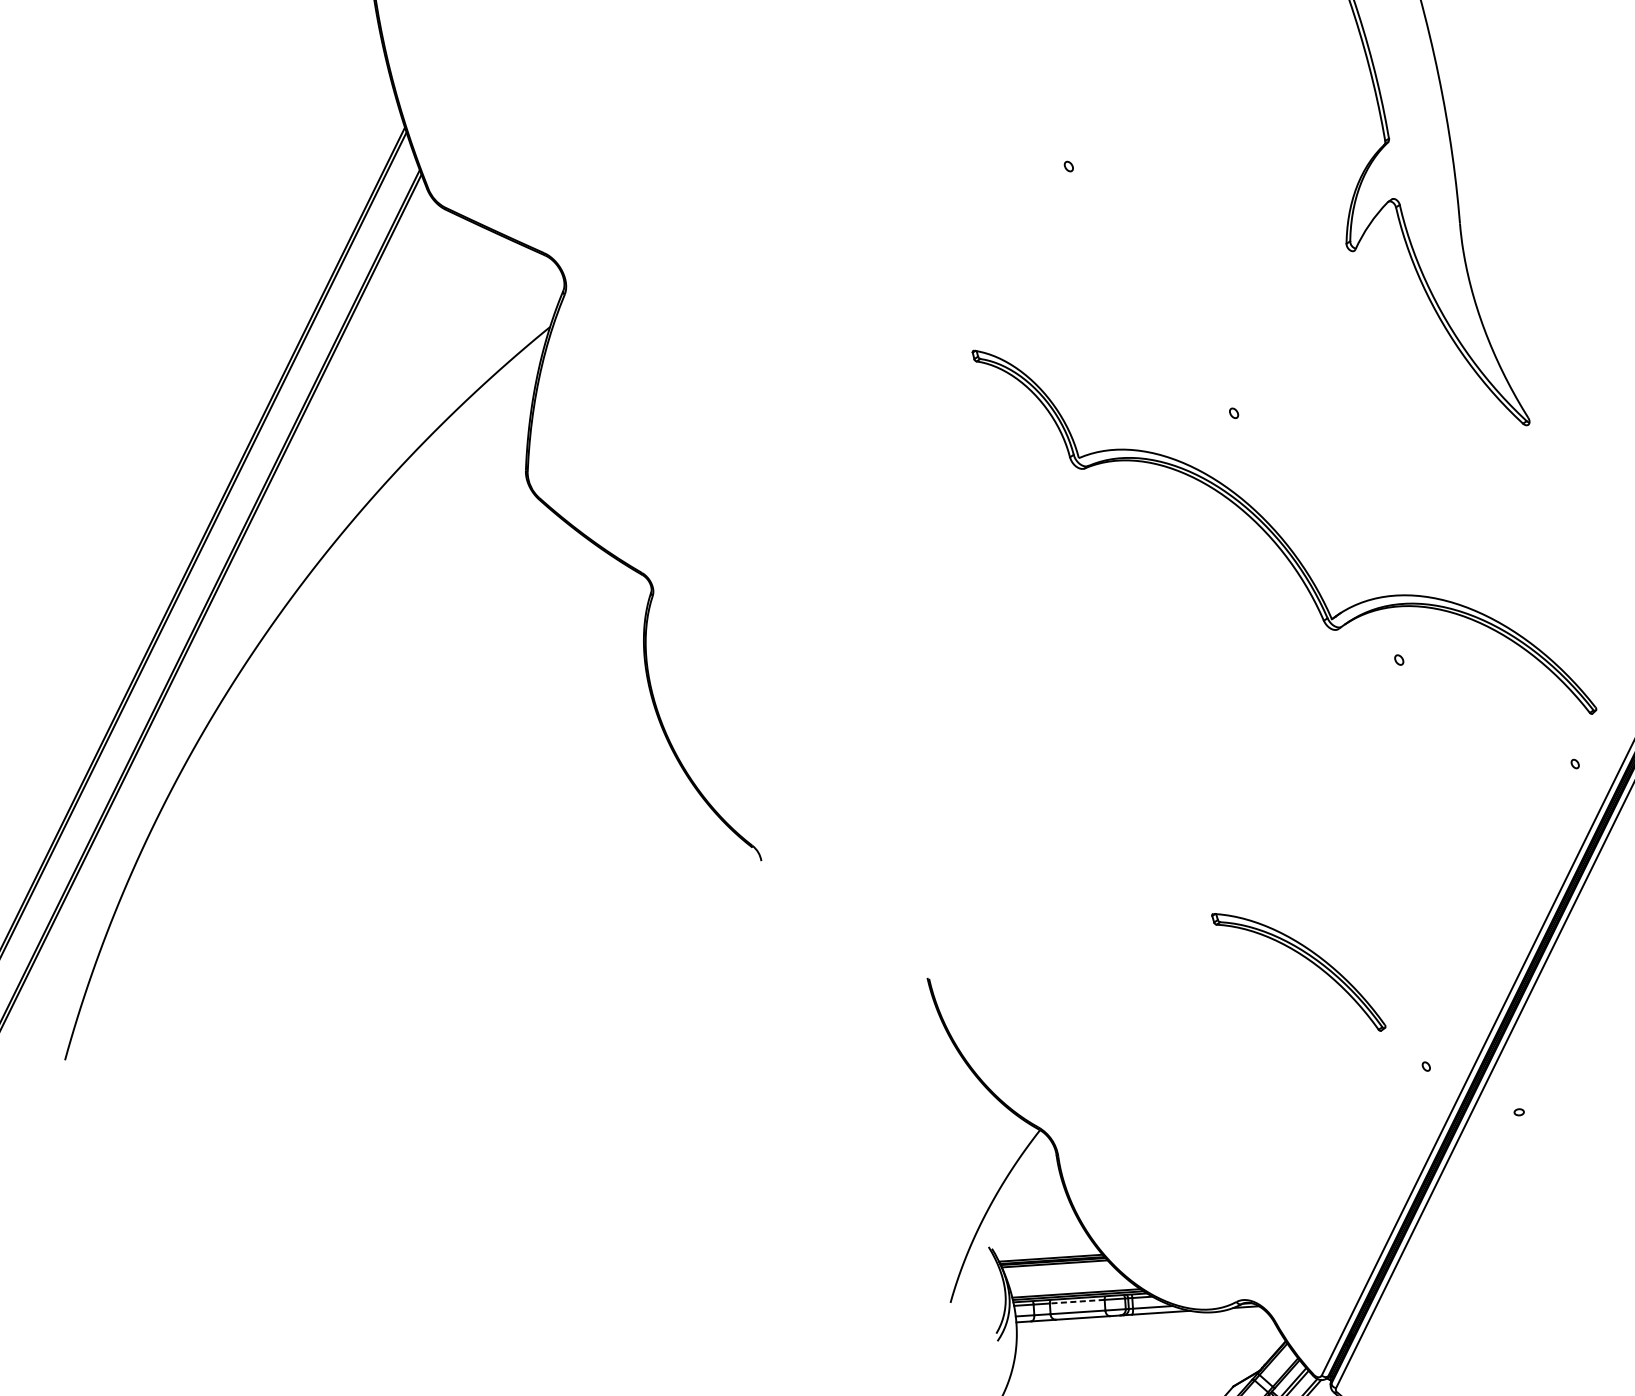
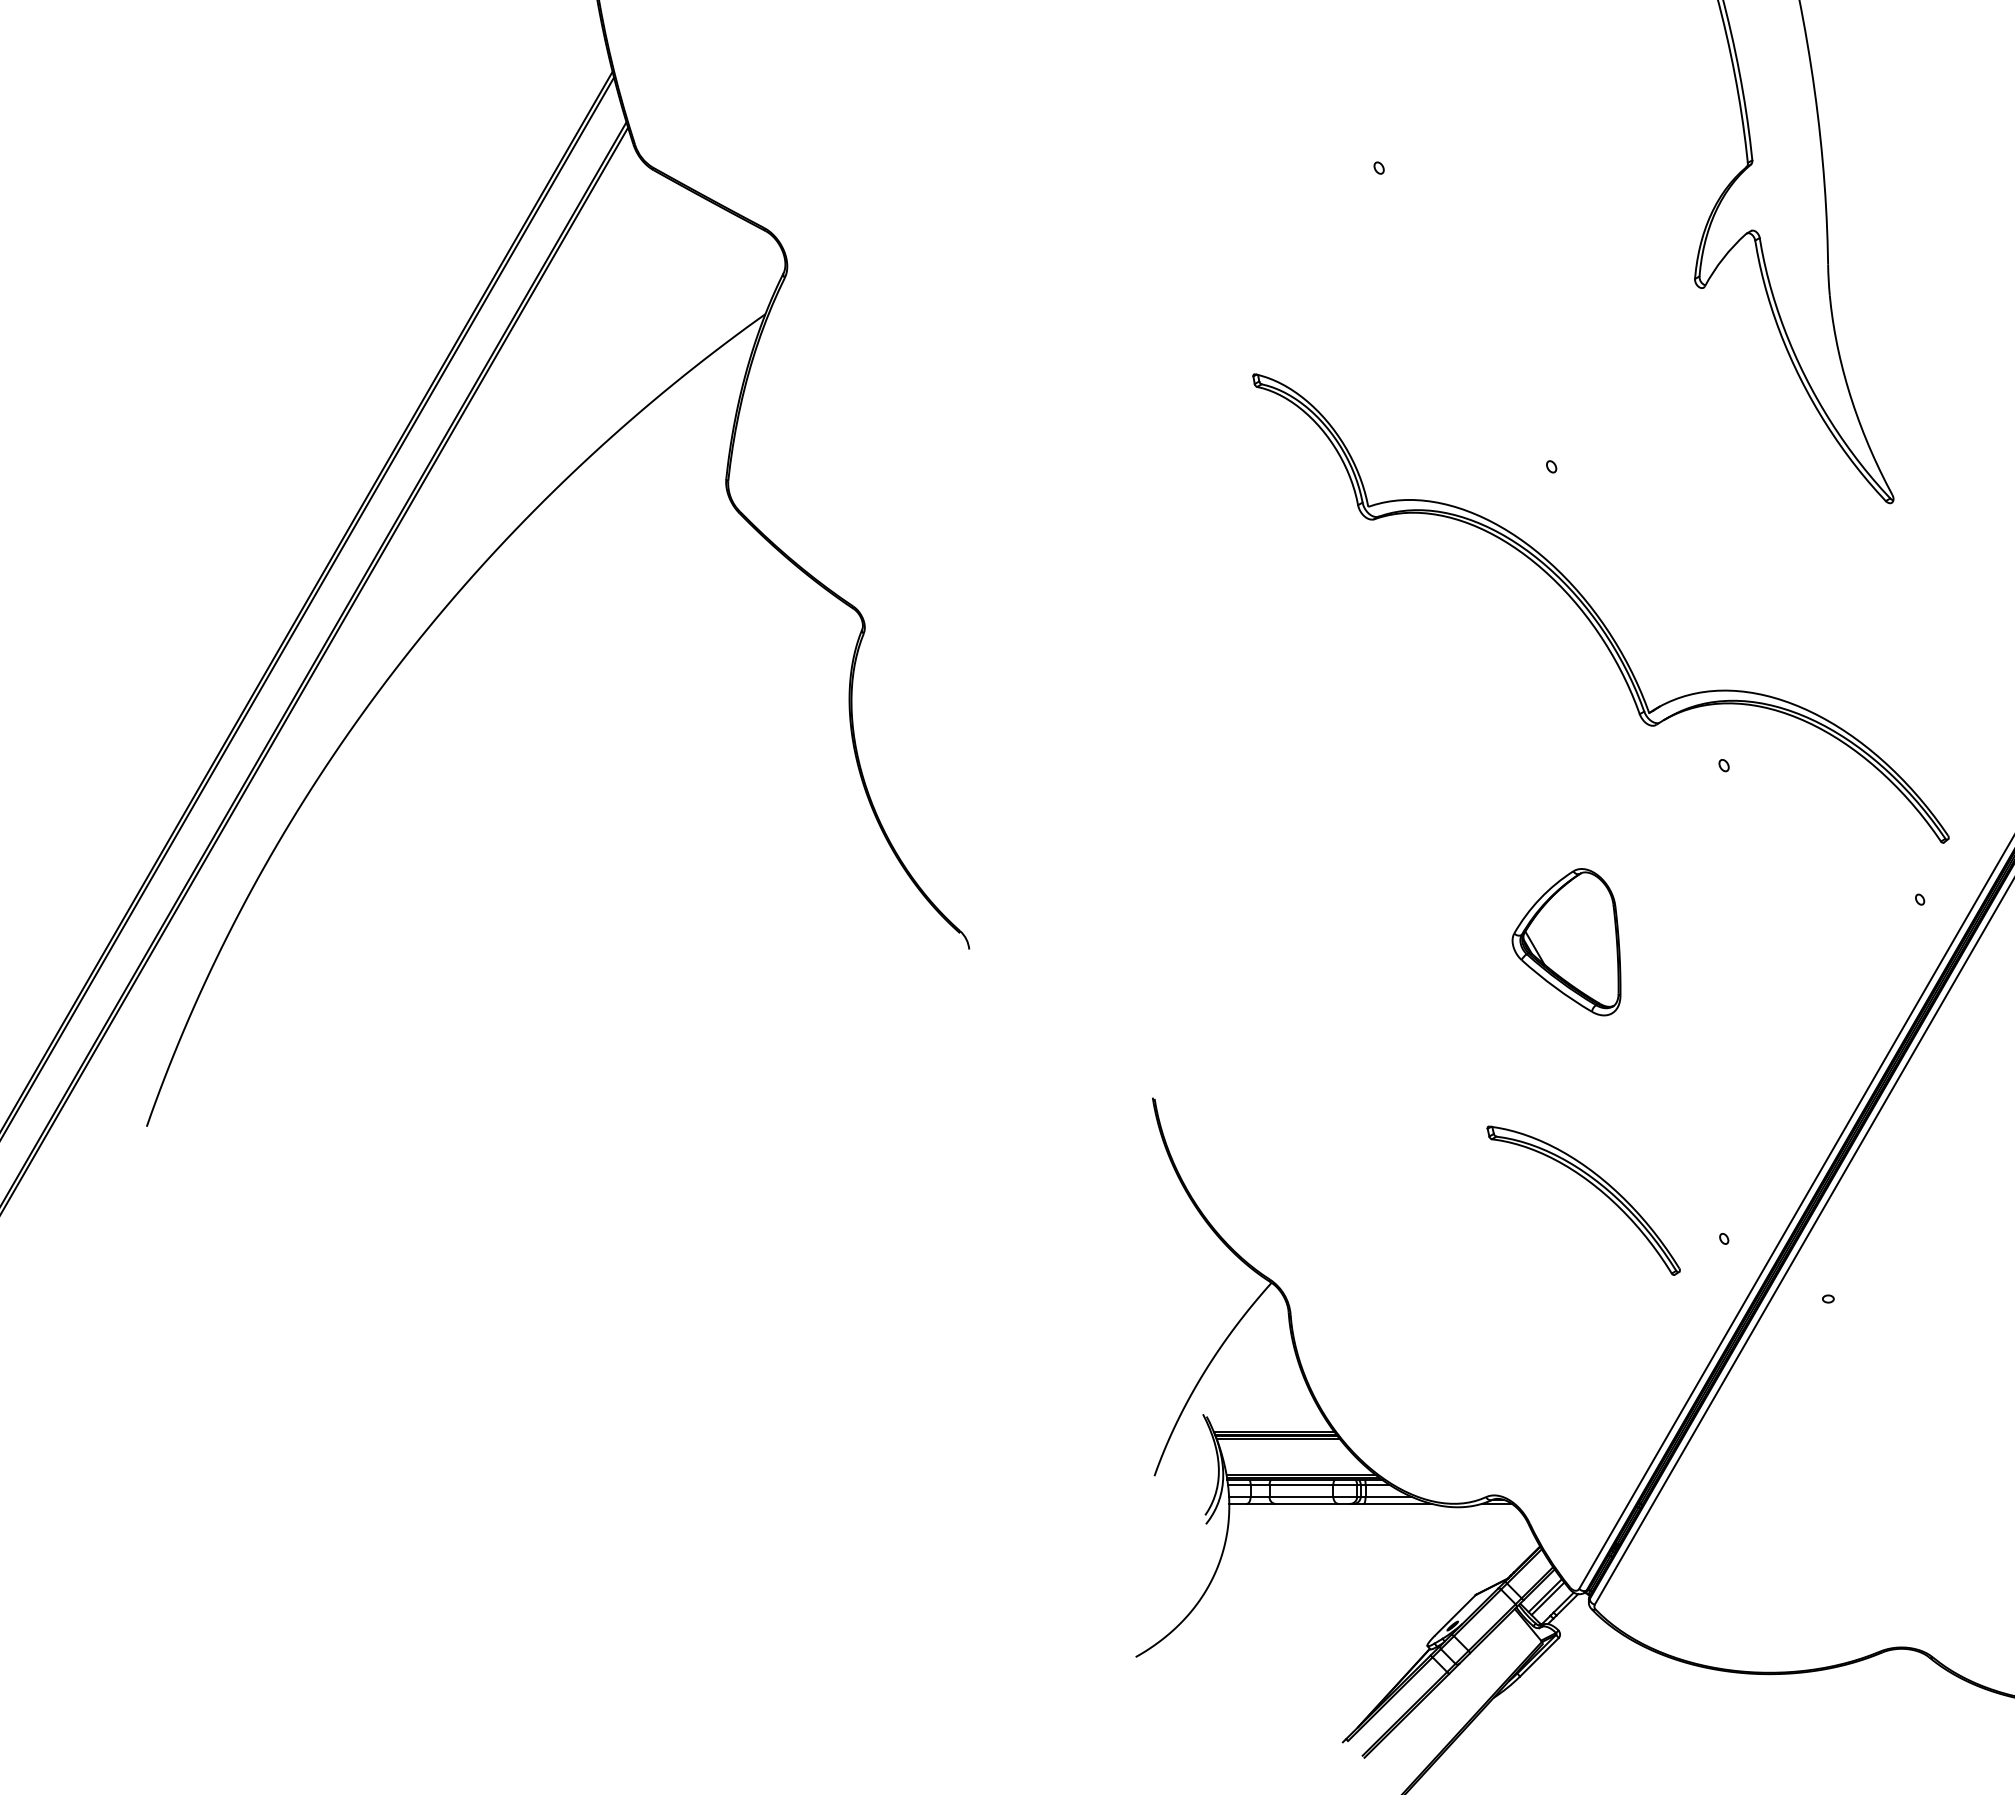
part: (1273, 821) -> (1566, 942), added
part: (1305, 958) -> (1592, 1185), moved
line: (1077, 1301) -> (1301, 1484), dashed -> solid

